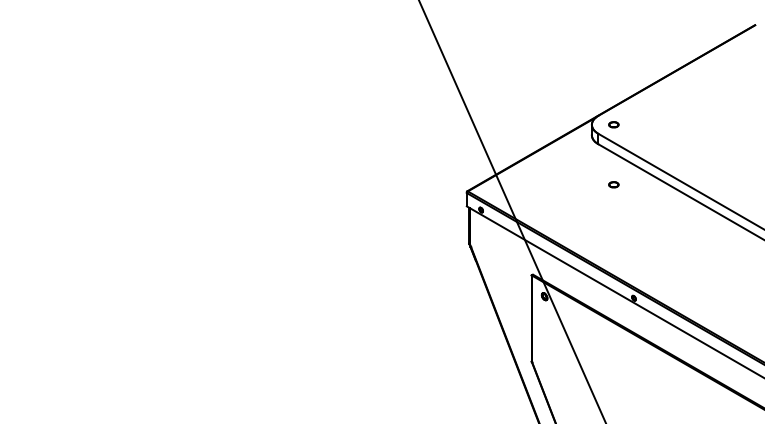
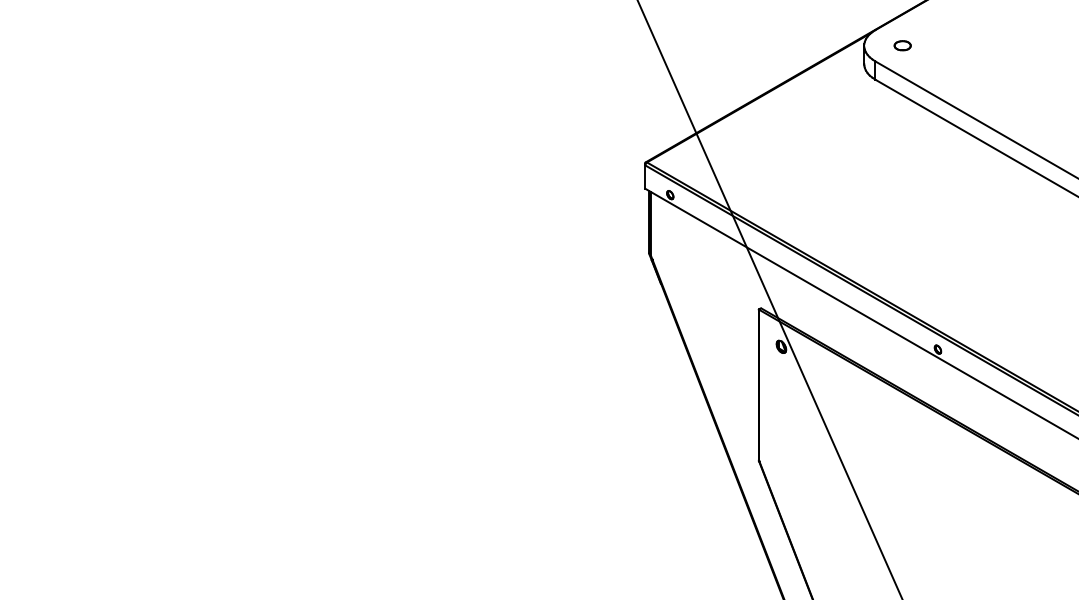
part: (613, 184) -> (902, 150), removed

